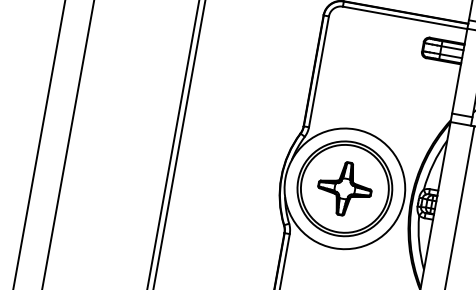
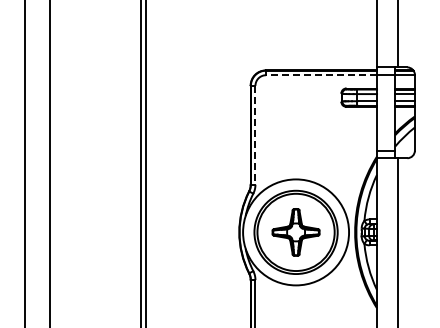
line: (405, 18) -> (321, 75), solid -> dashed
line: (318, 72) -> (255, 135), solid -> dashed

